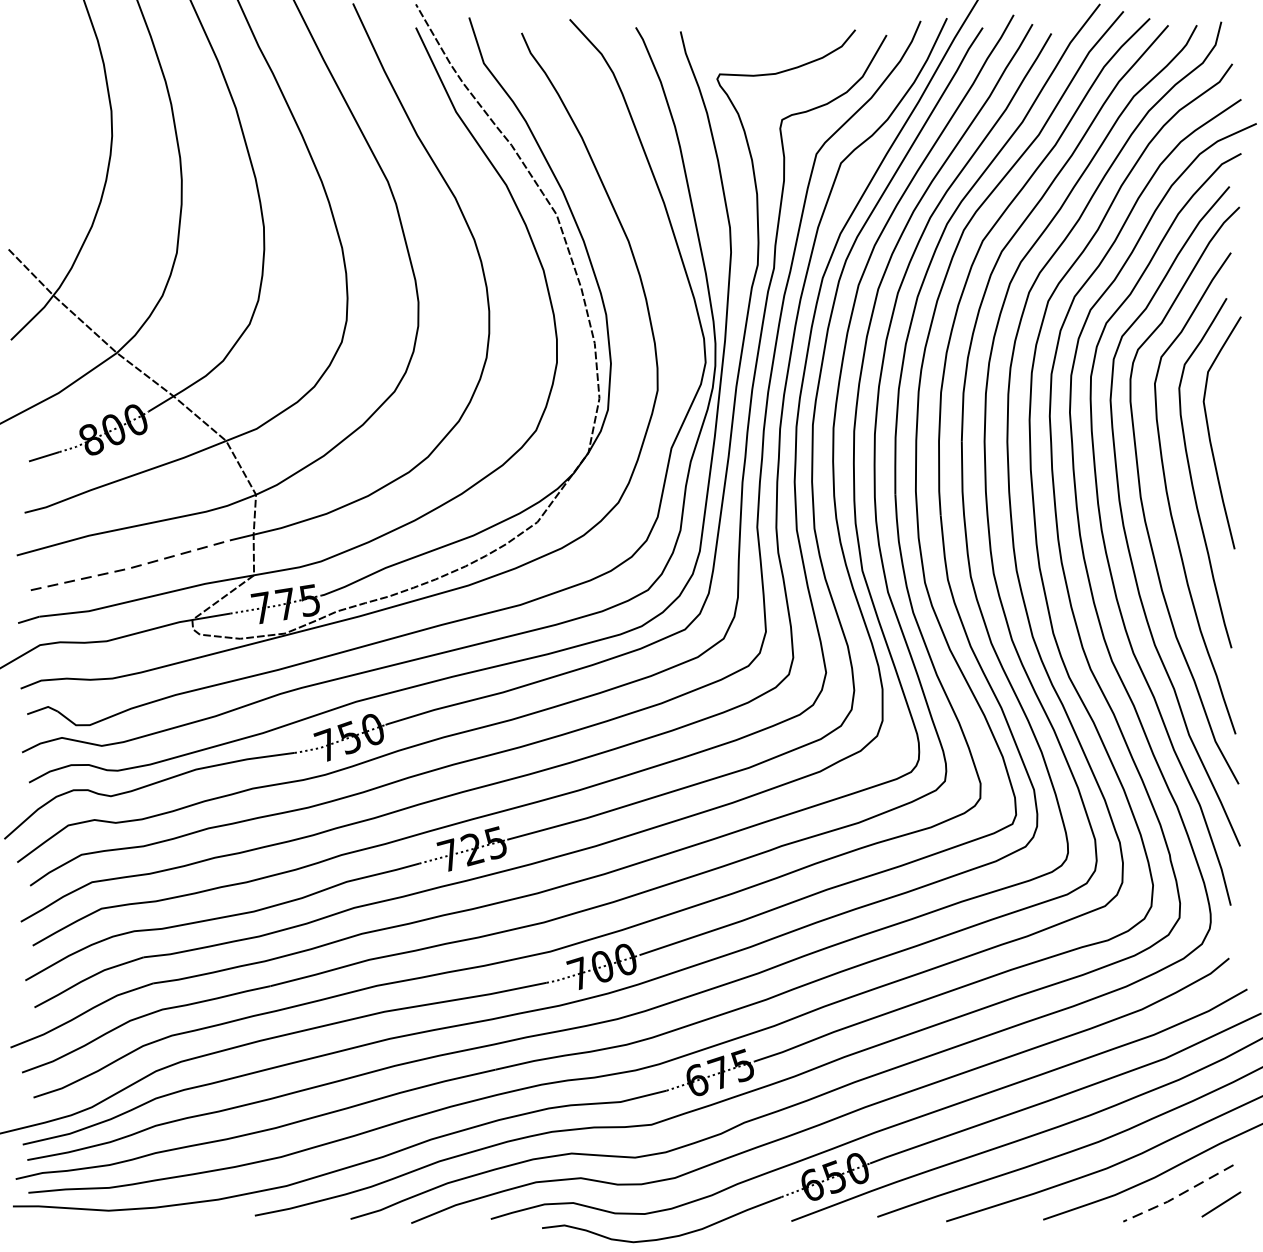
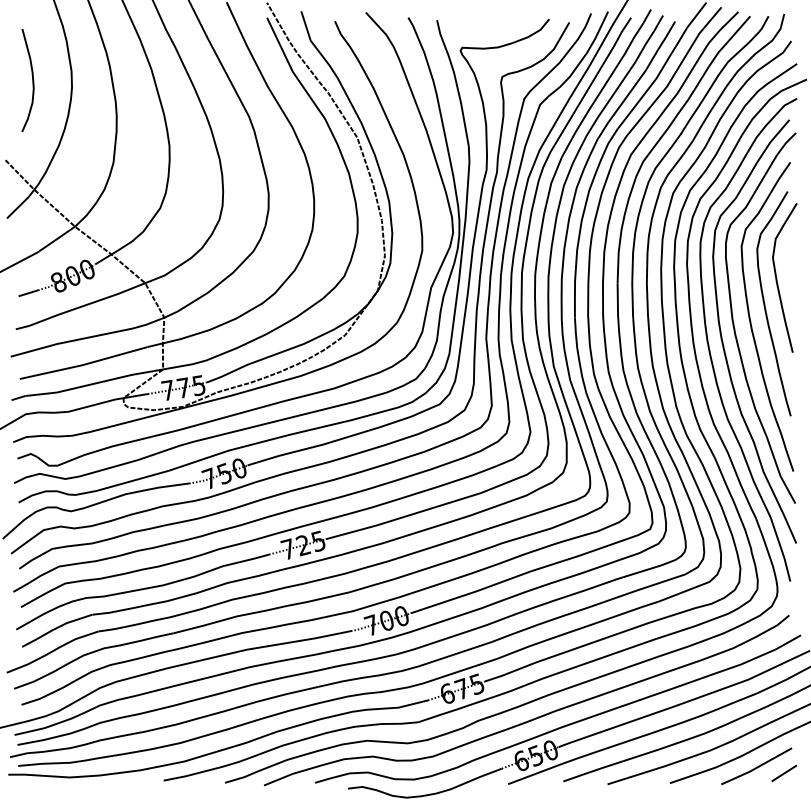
curve: (50, 125) -> (32, 80), added
line: (130, 567) -> (83, 364), dashed -> solid
line: (1178, 1195) -> (756, 767), dashed -> solid

